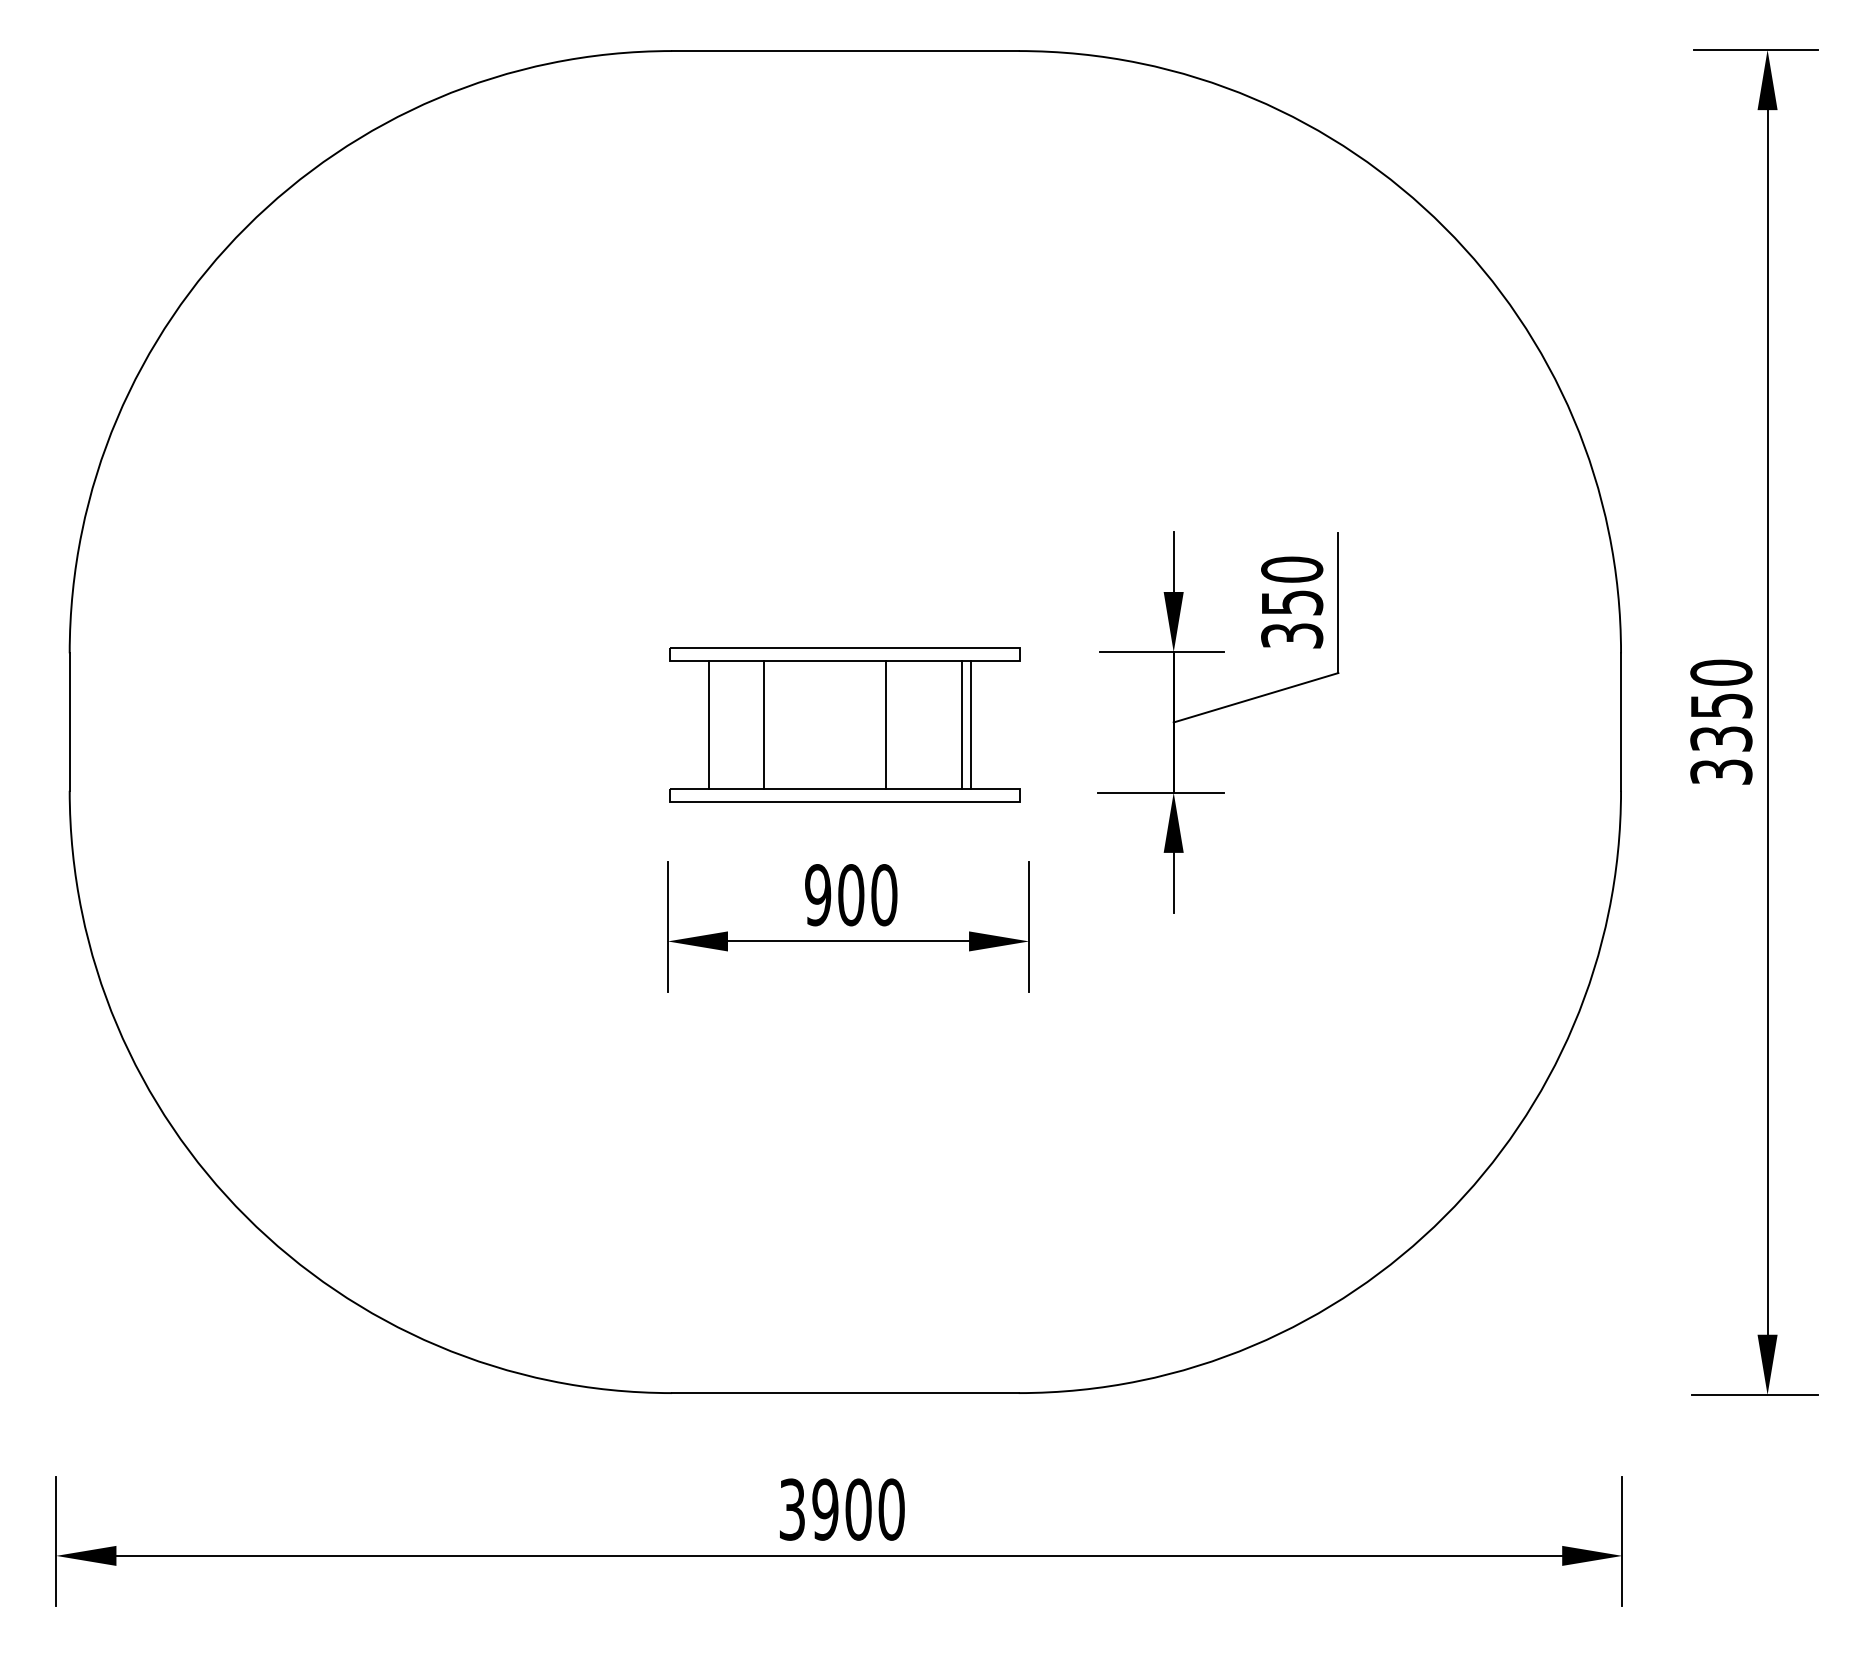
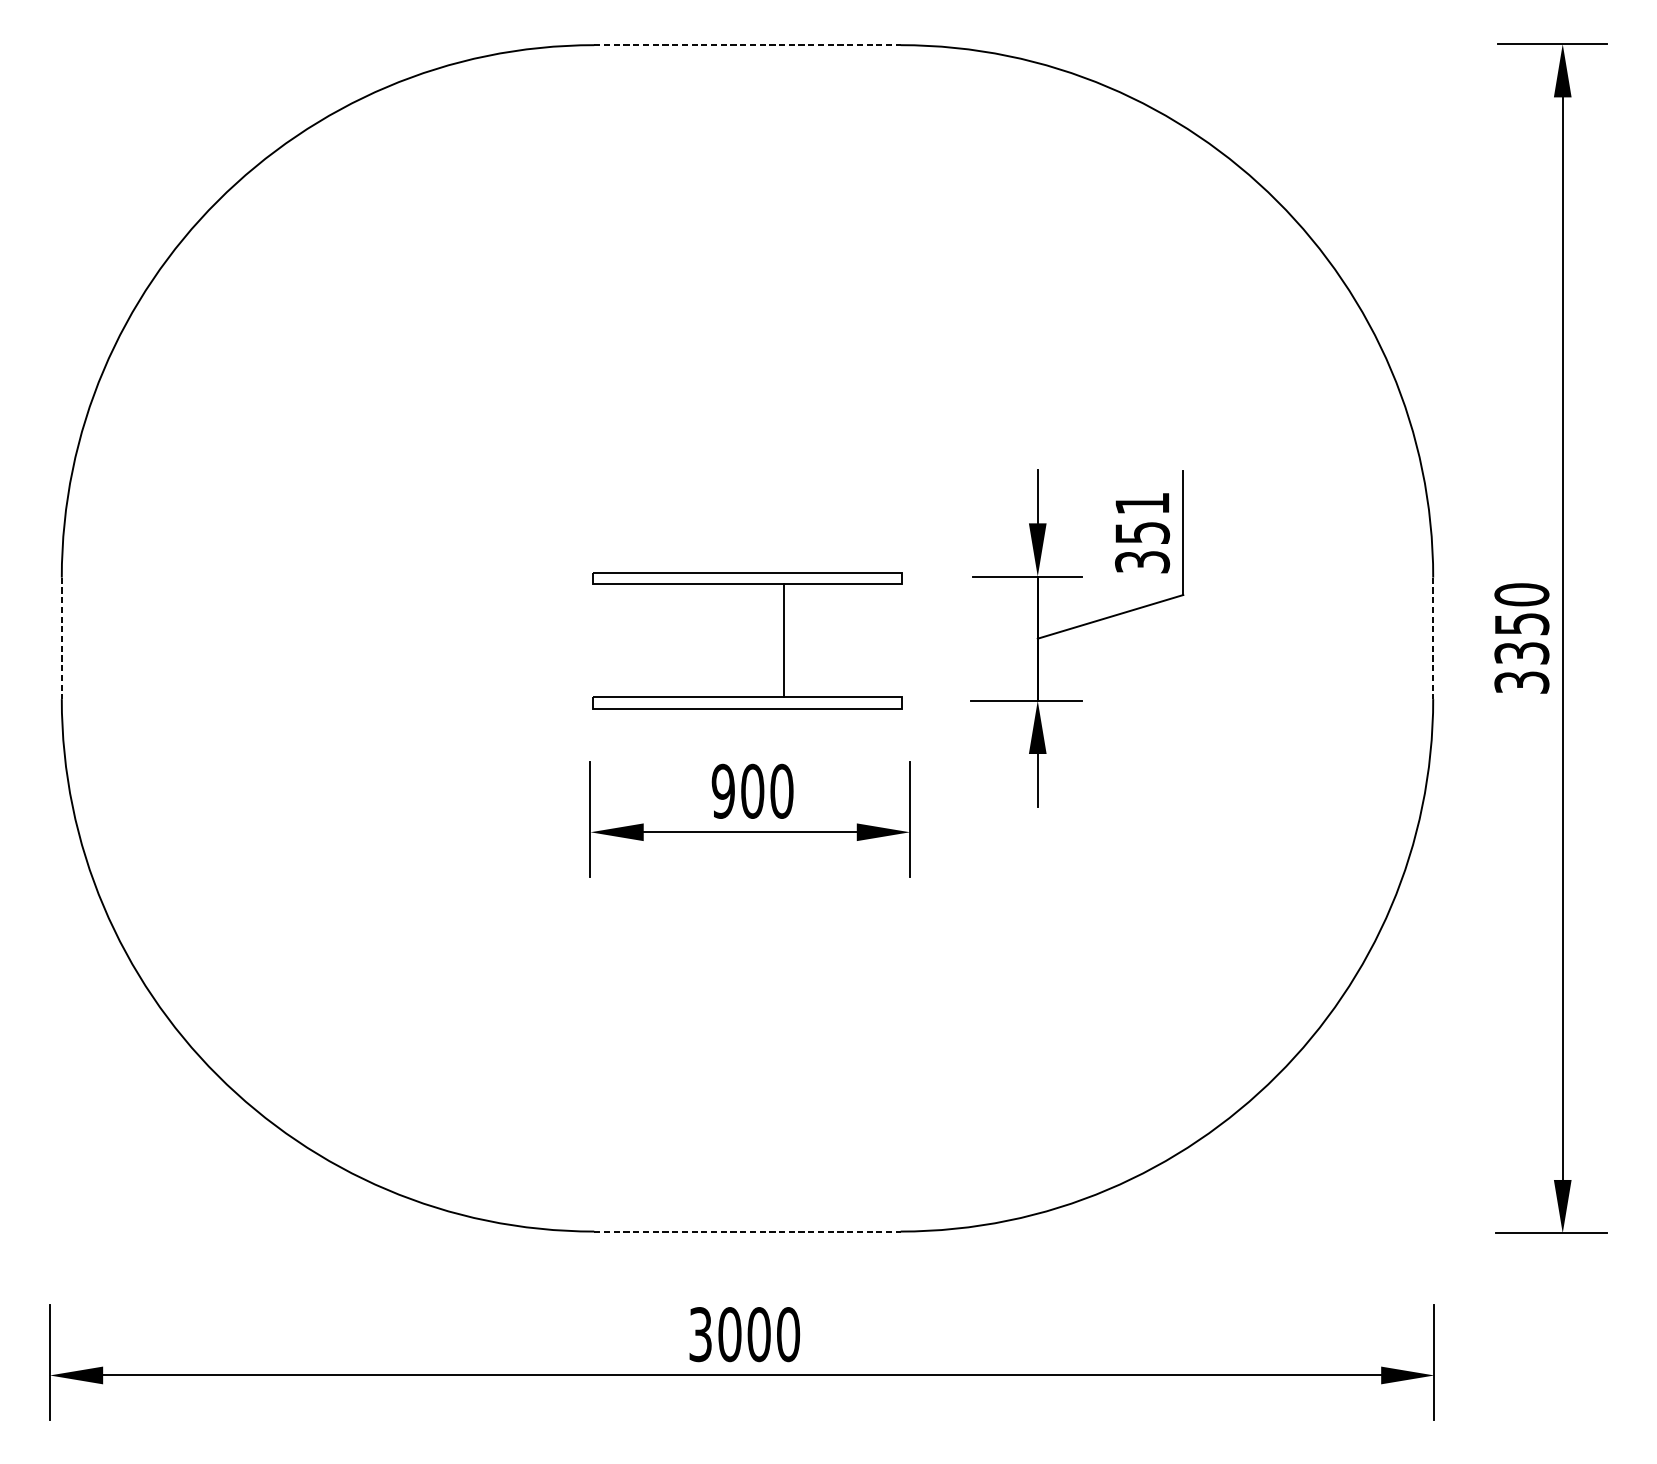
line: (845, 51) -> (747, 45), solid -> dashed
text: (1292, 569) -> (1142, 503), 350 -> 351
line: (69, 722) -> (61, 638), solid -> dashed
line: (1621, 722) -> (1433, 638), solid -> dashed
line: (709, 724) -> (627, 640), removed
line: (763, 724) -> (675, 640), removed
line: (961, 724) -> (850, 640), removed
line: (971, 724) -> (858, 640), removed
line: (845, 1393) -> (747, 1231), solid -> dashed
text: (825, 1509) -> (729, 1334), 3900 -> 3000

